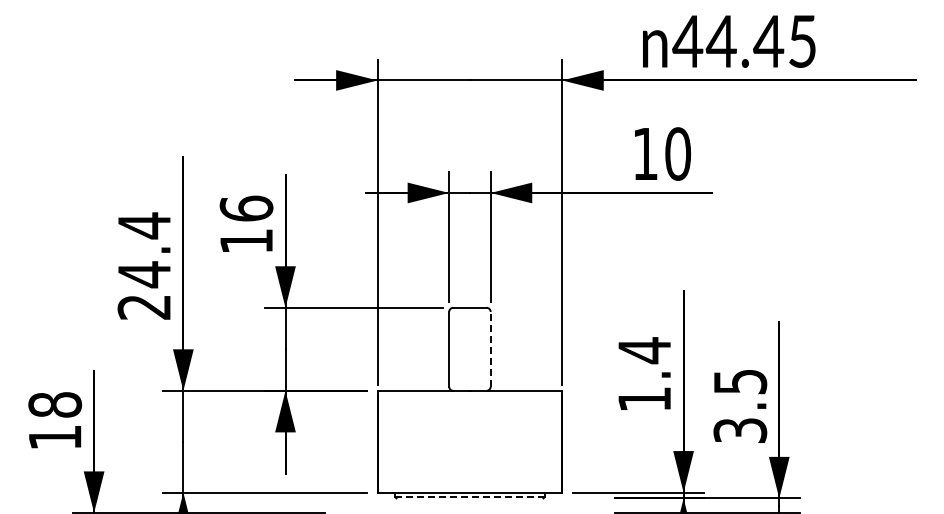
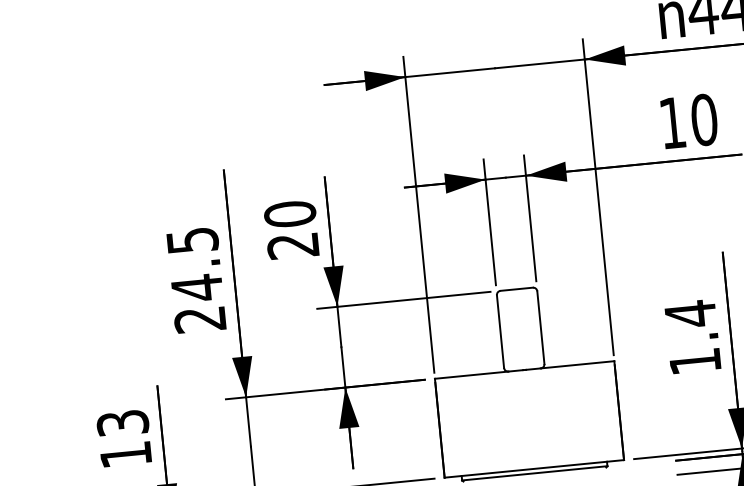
text: (246, 224) -> (291, 229), 16 -> 20
text: (144, 225) -> (192, 240), 24.4 -> 24.5
line: (490, 348) -> (540, 326), dashed -> solid
text: (55, 404) -> (123, 422), 18 -> 13
line: (469, 497) -> (534, 473), dashed -> solid

